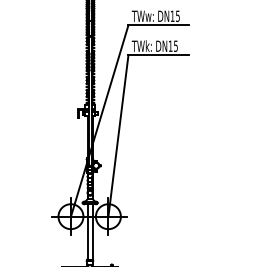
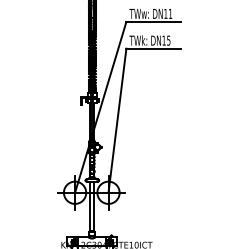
text: (177, 15) -> (170, 13), DN15 -> DN11

